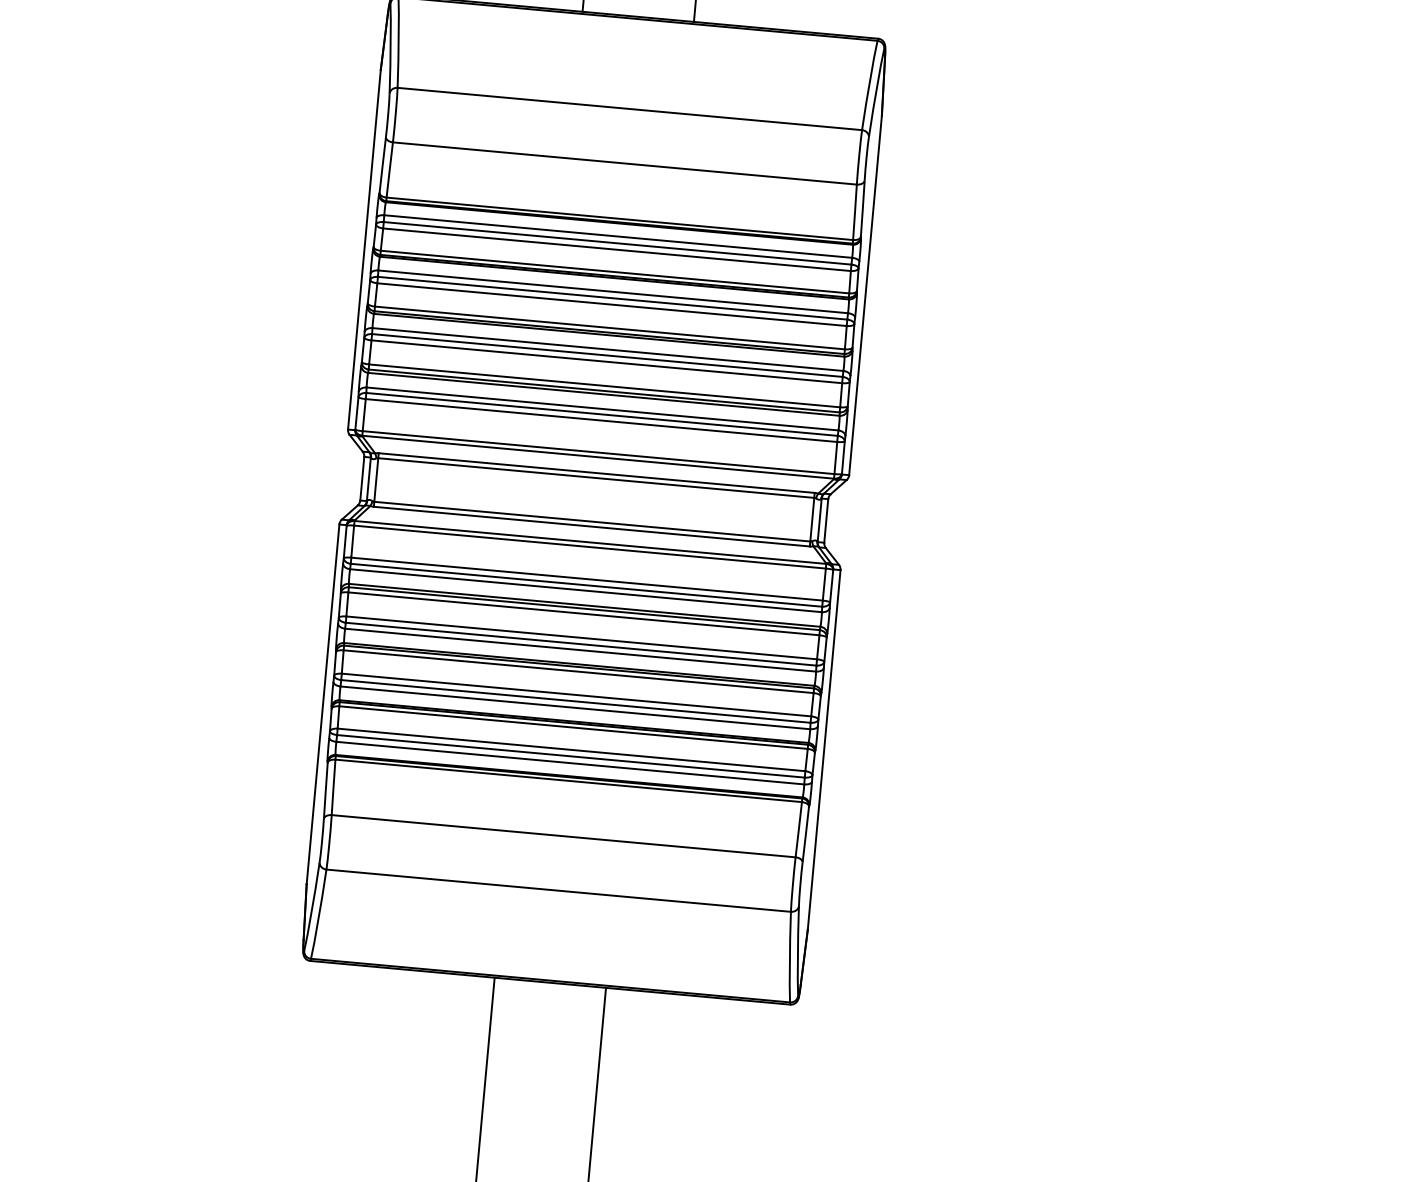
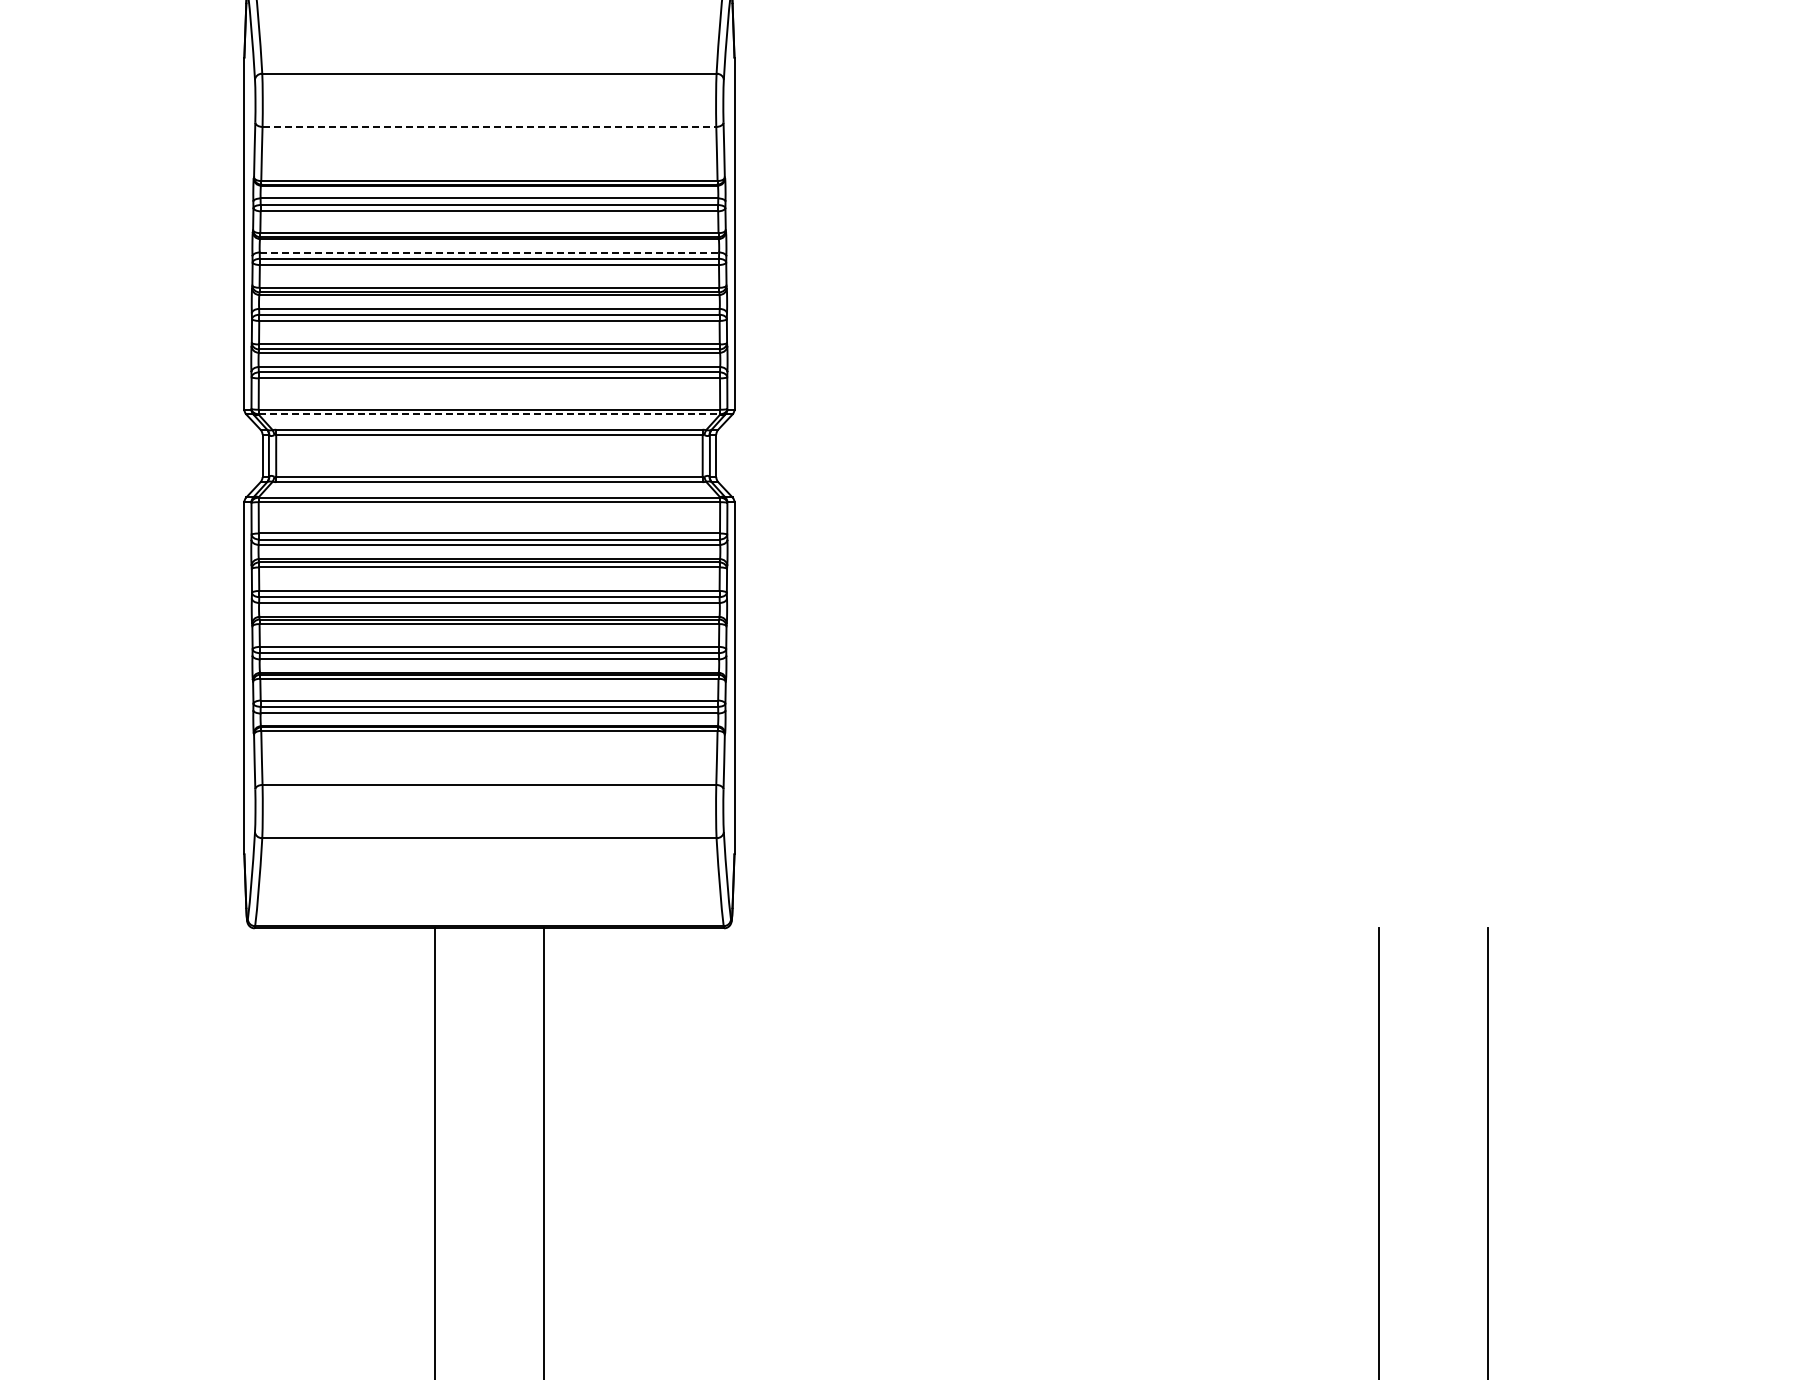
line: (625, 163) -> (489, 126), solid -> dashed
line: (613, 291) -> (489, 252), solid -> dashed
line: (598, 457) -> (489, 414), solid -> dashed

